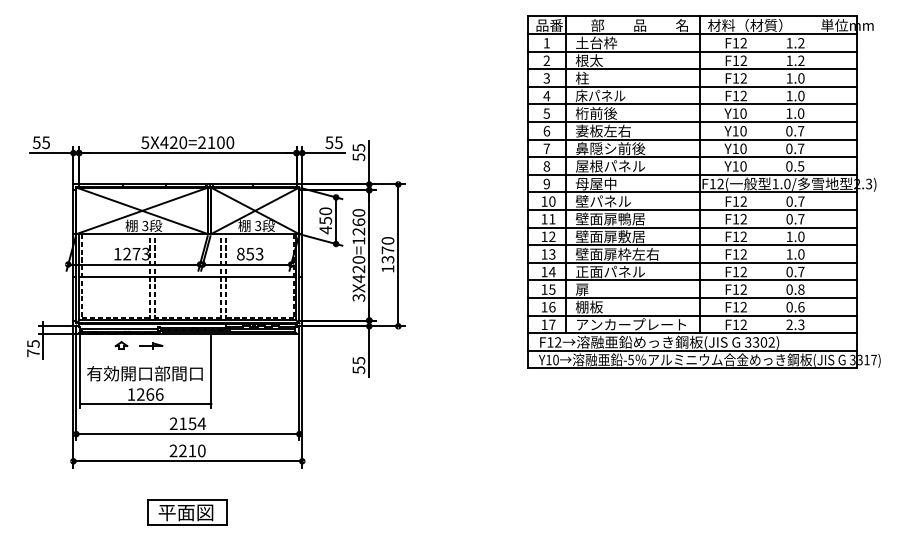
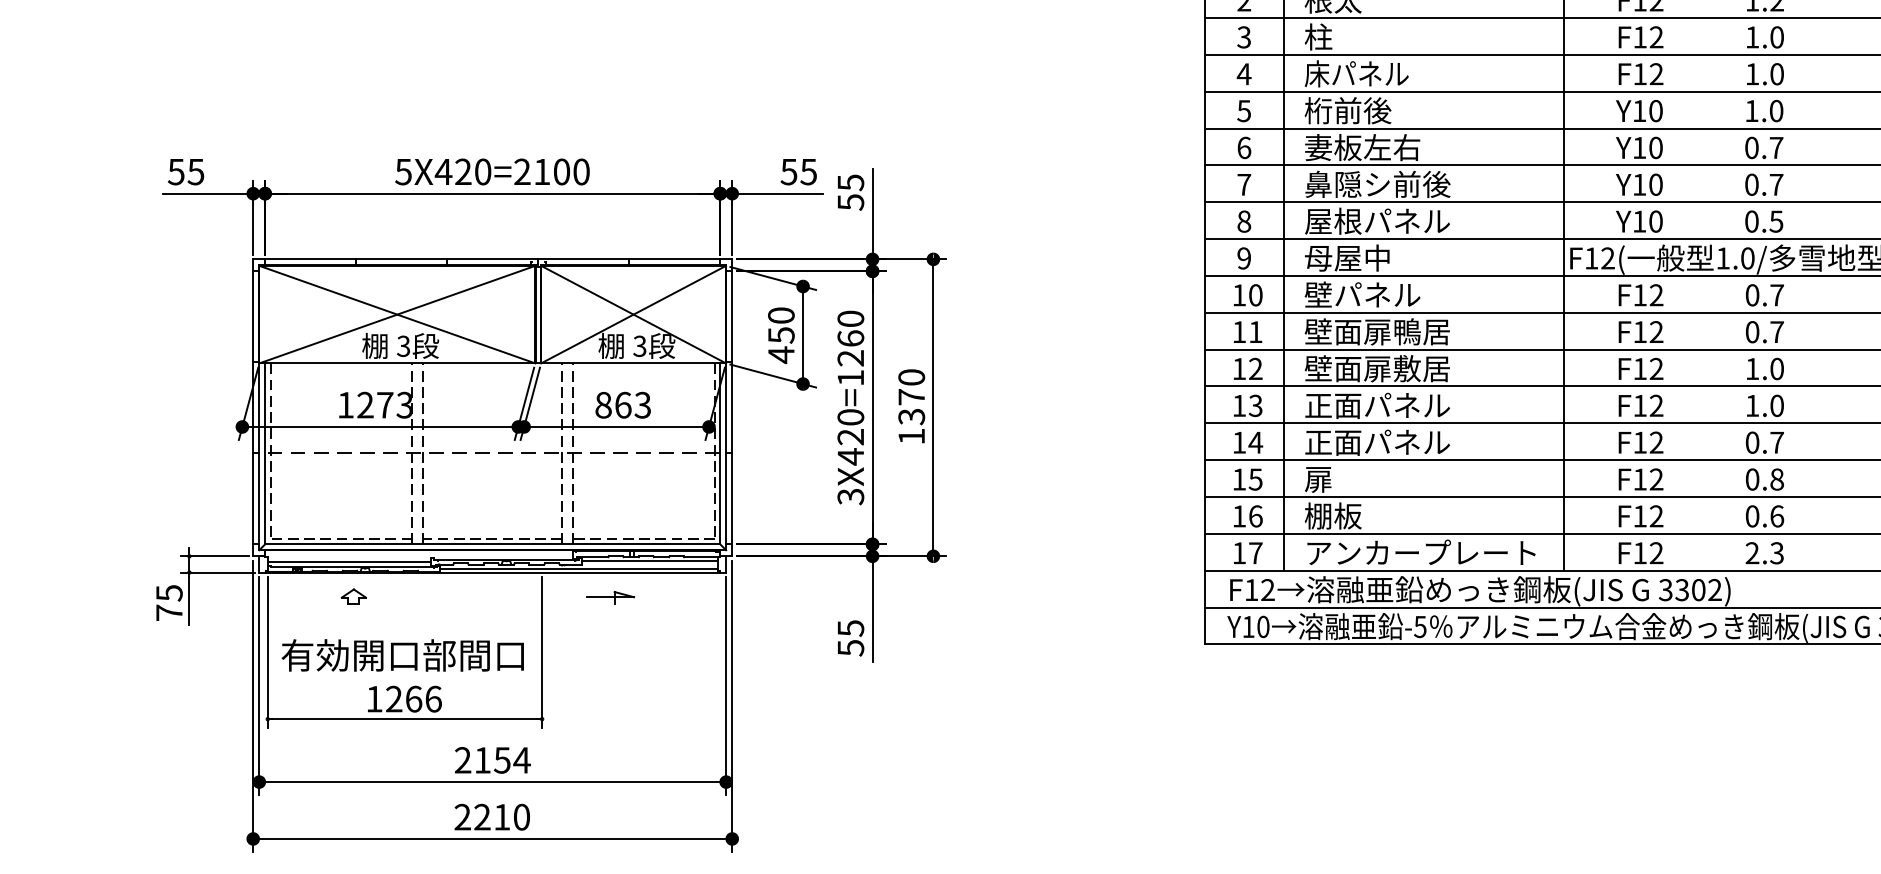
text: (250, 253) -> (623, 403), 853 -> 863
text: (617, 253) -> (1392, 403), 壁面扉枠左右 -> 正面パネル
line: (187, 277) -> (491, 454), solid -> dashed
part: (151, 345) -> (611, 596), moved

